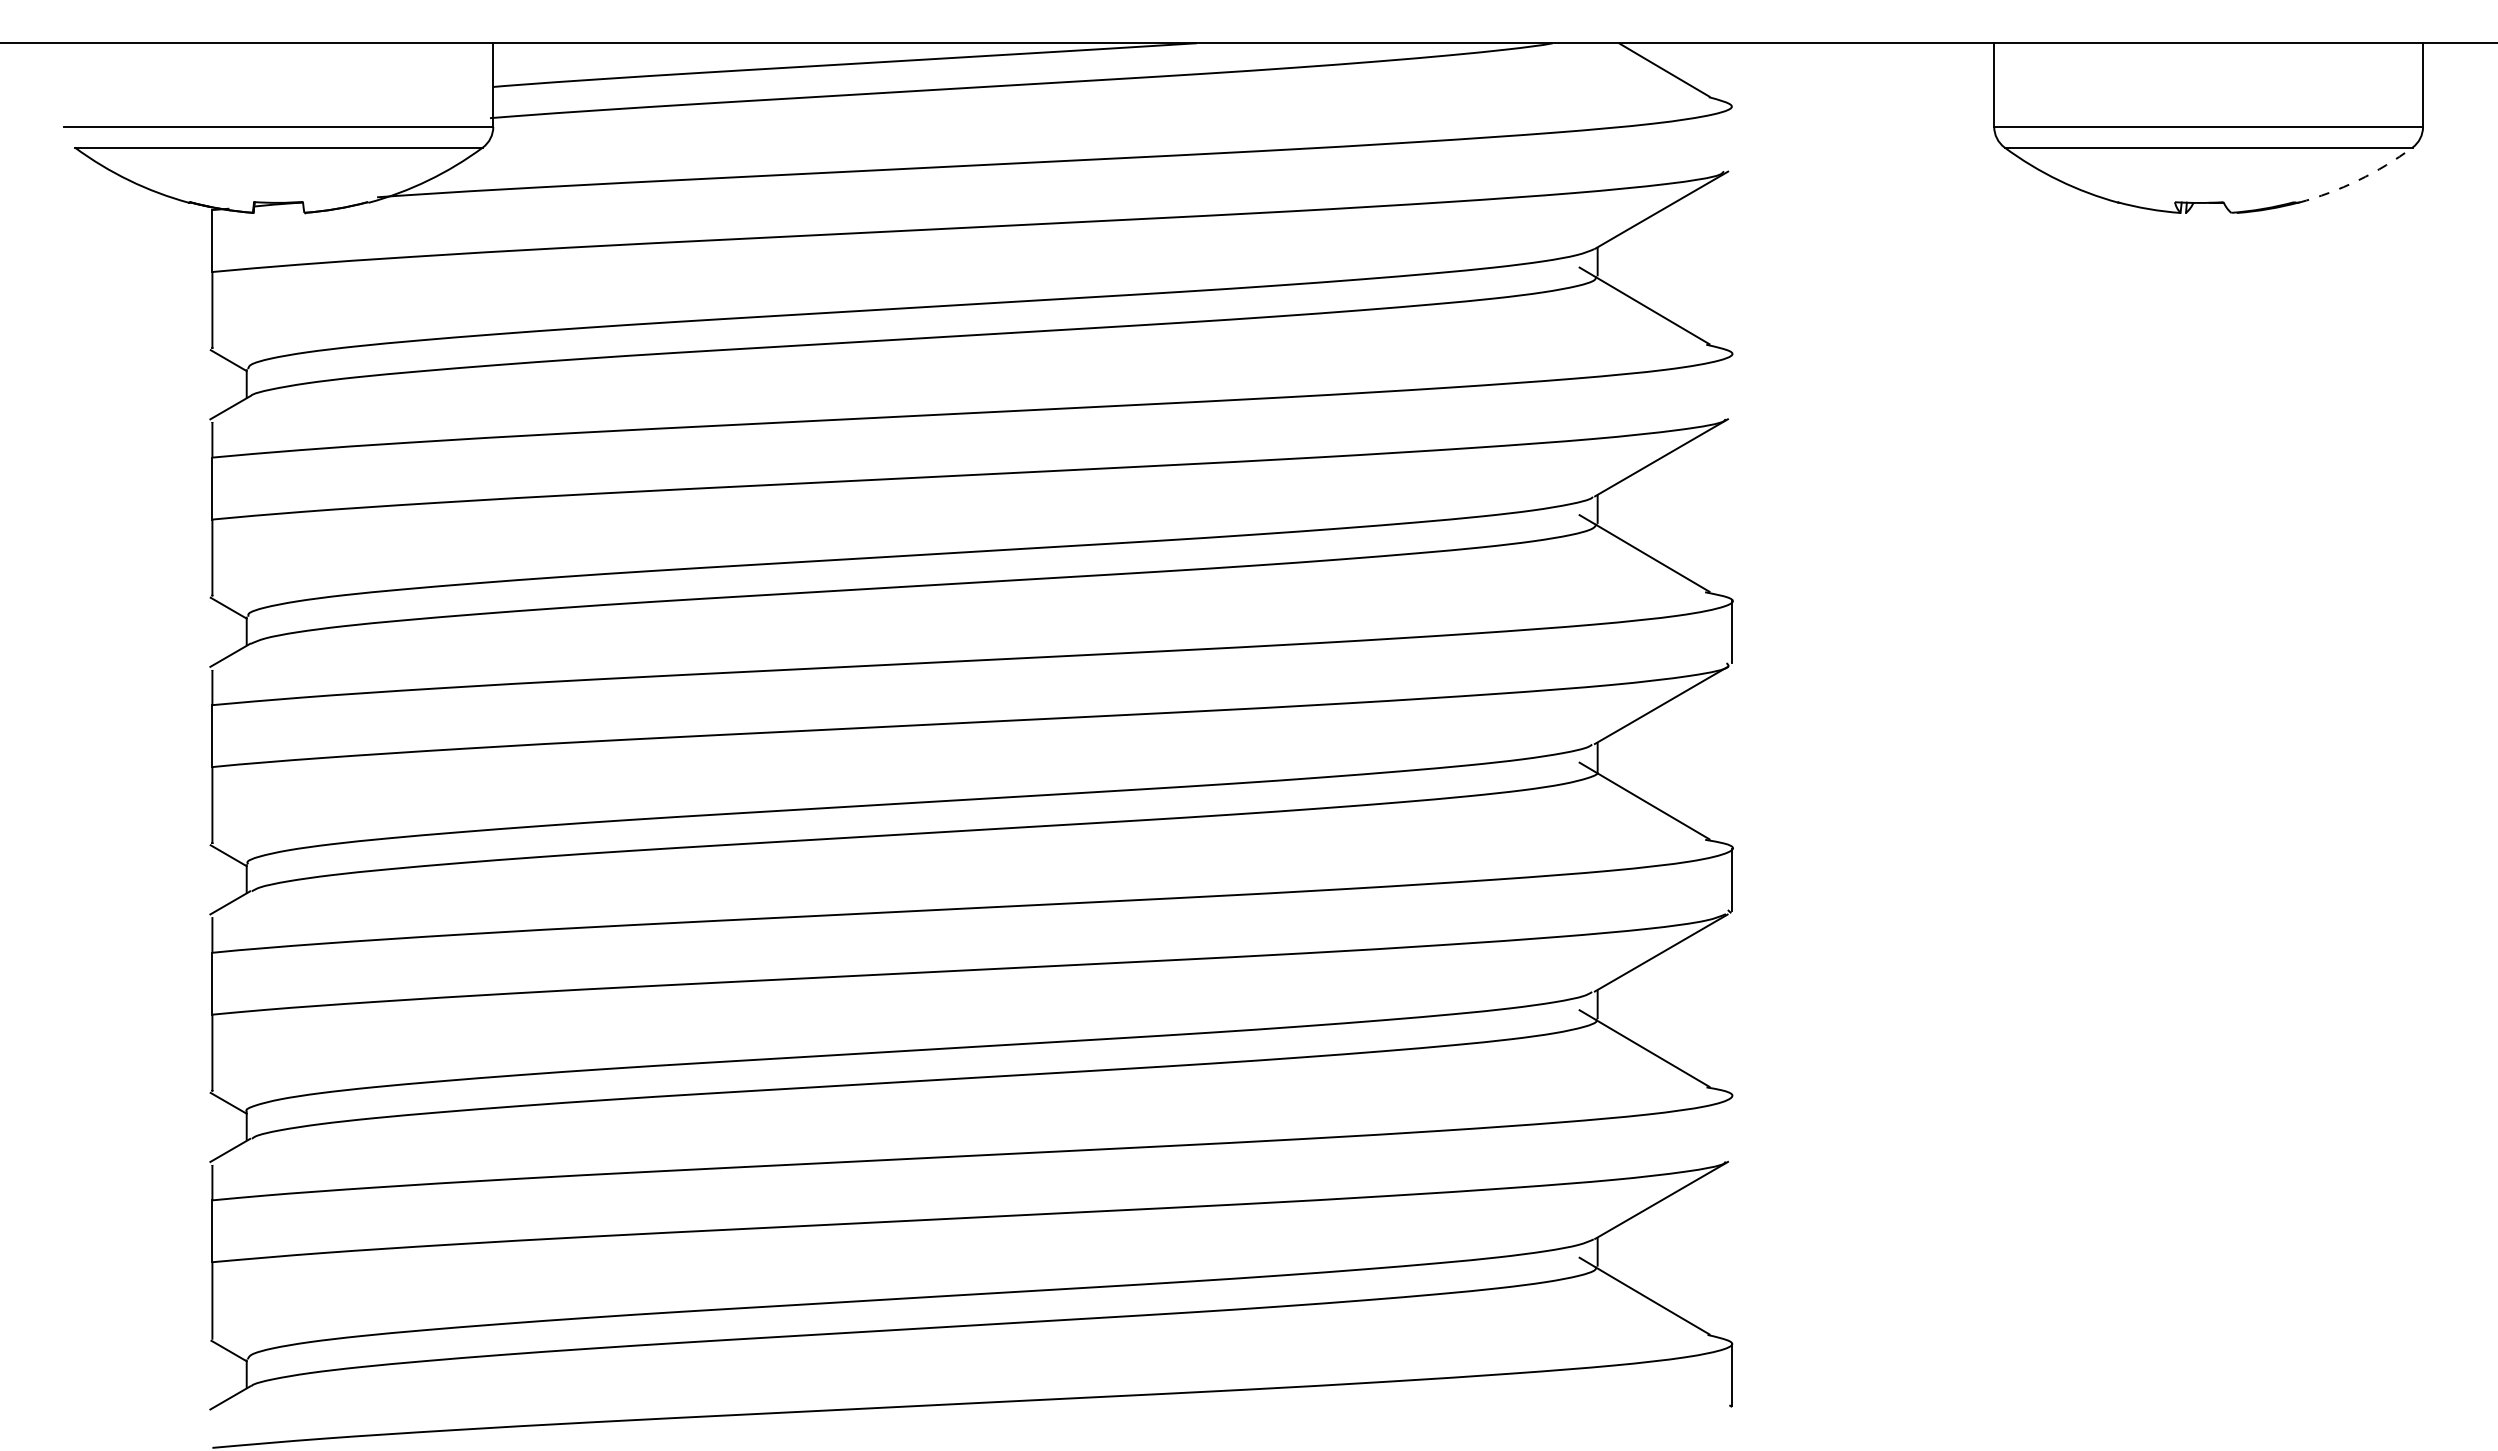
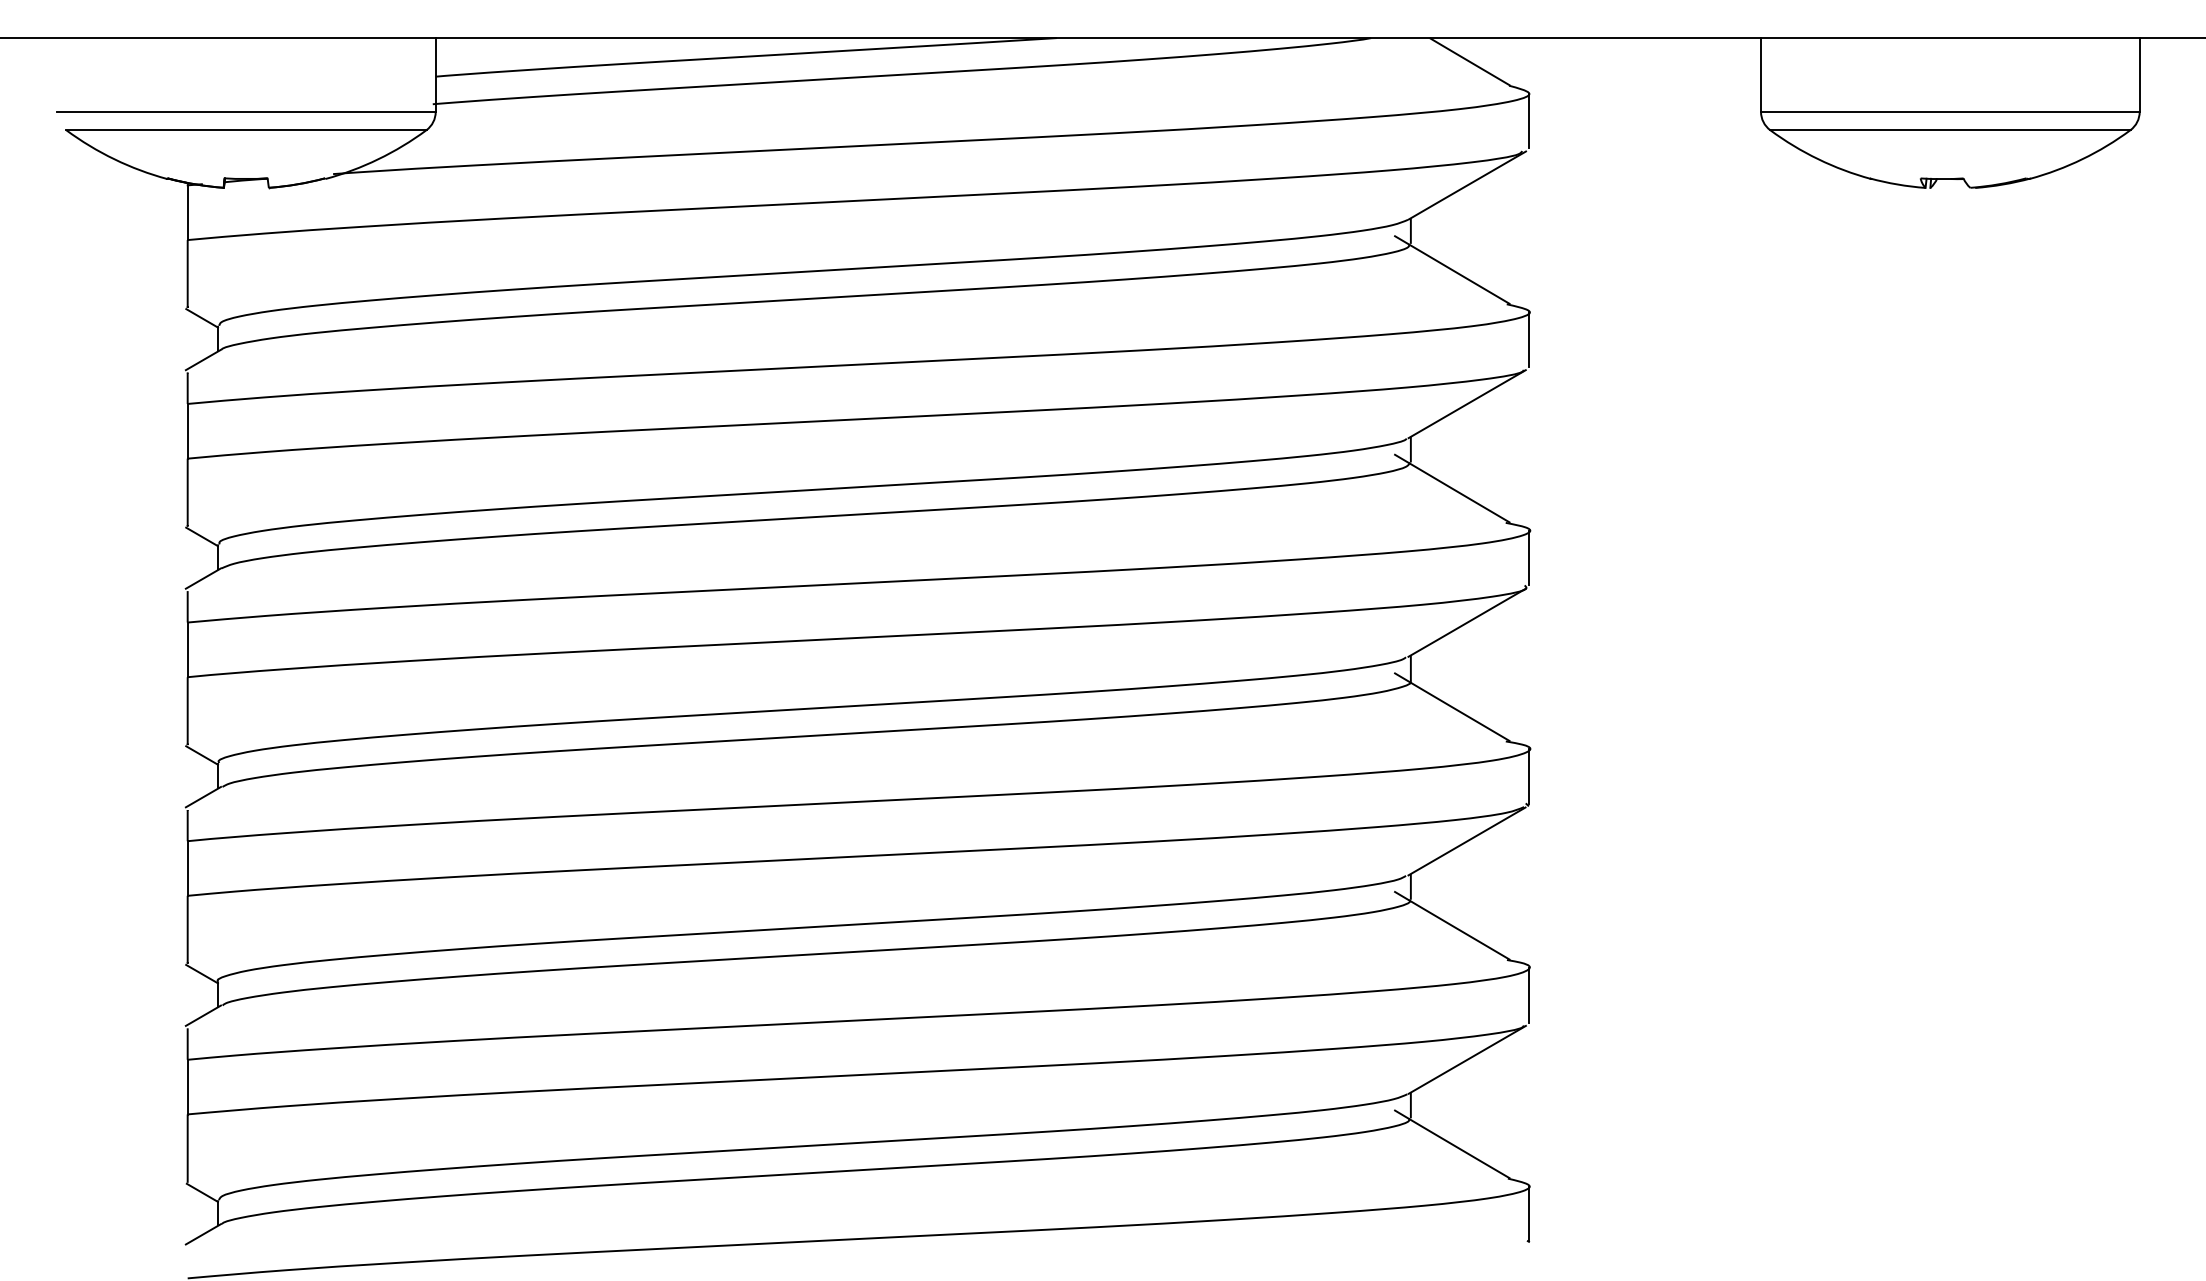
line: (1731, 137) -> (1529, 121), added
arc: (2358, 180) -> (2082, 159), dashed -> solid
line: (1731, 384) -> (1529, 339), added
line: (1731, 1127) -> (1529, 995), added

